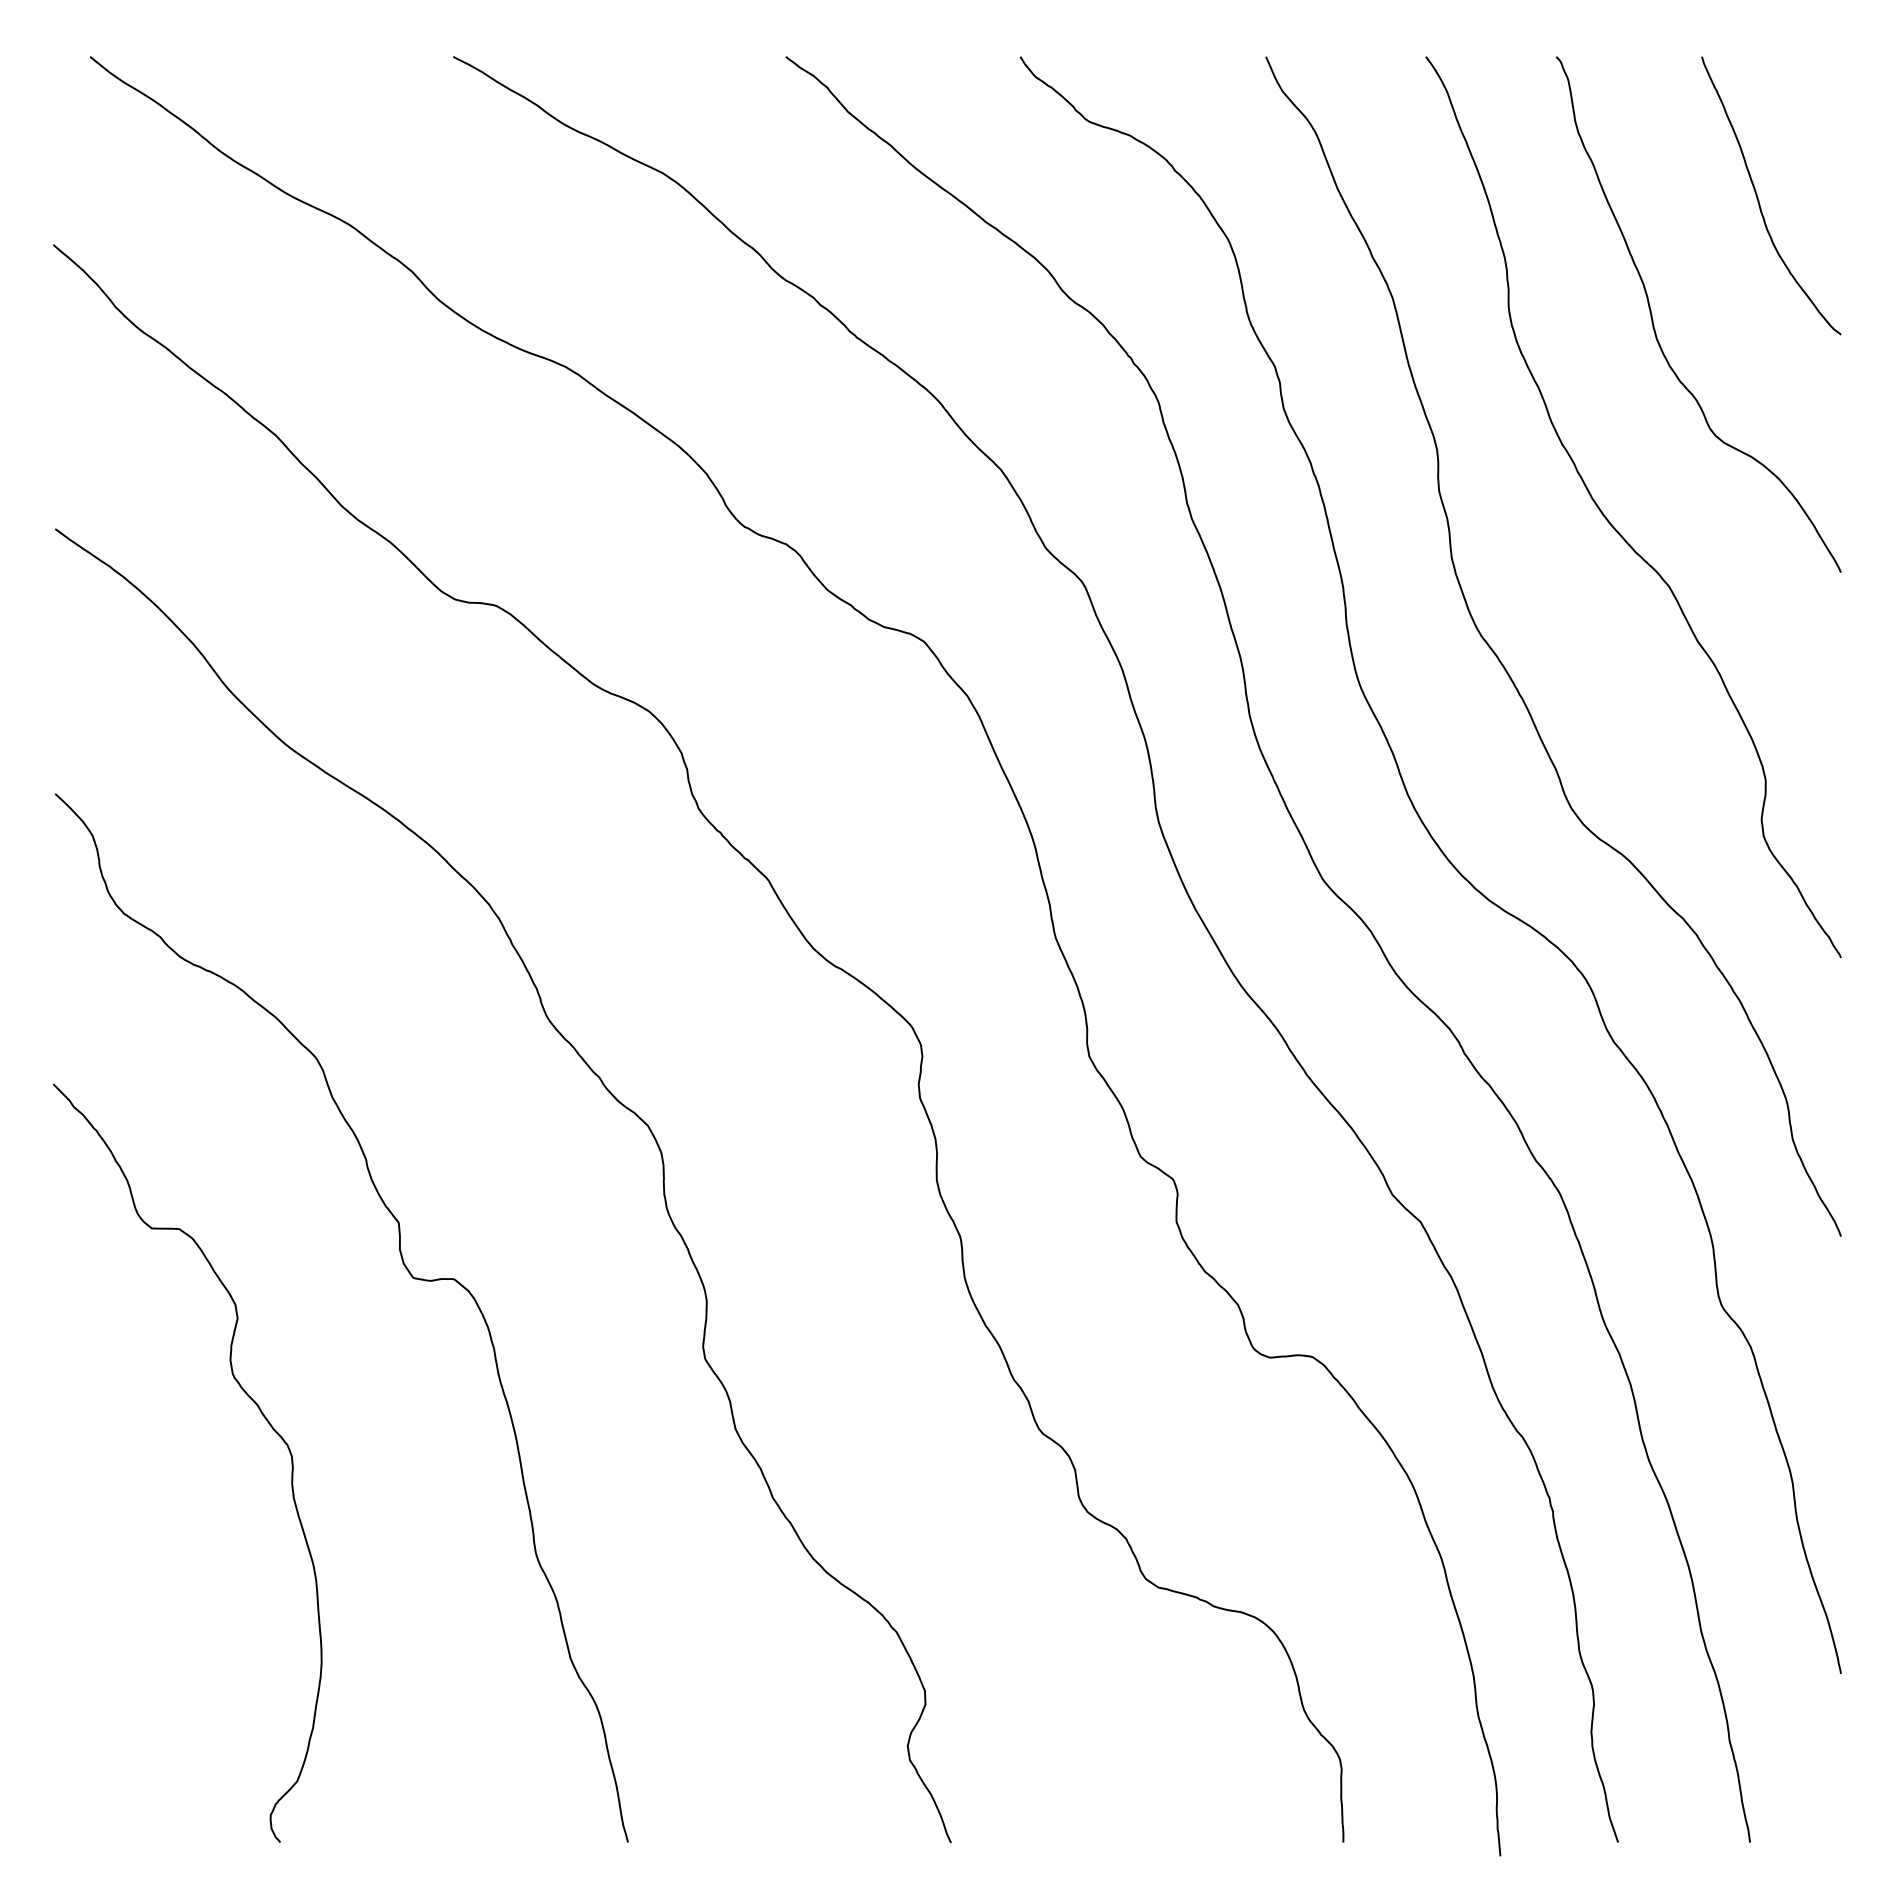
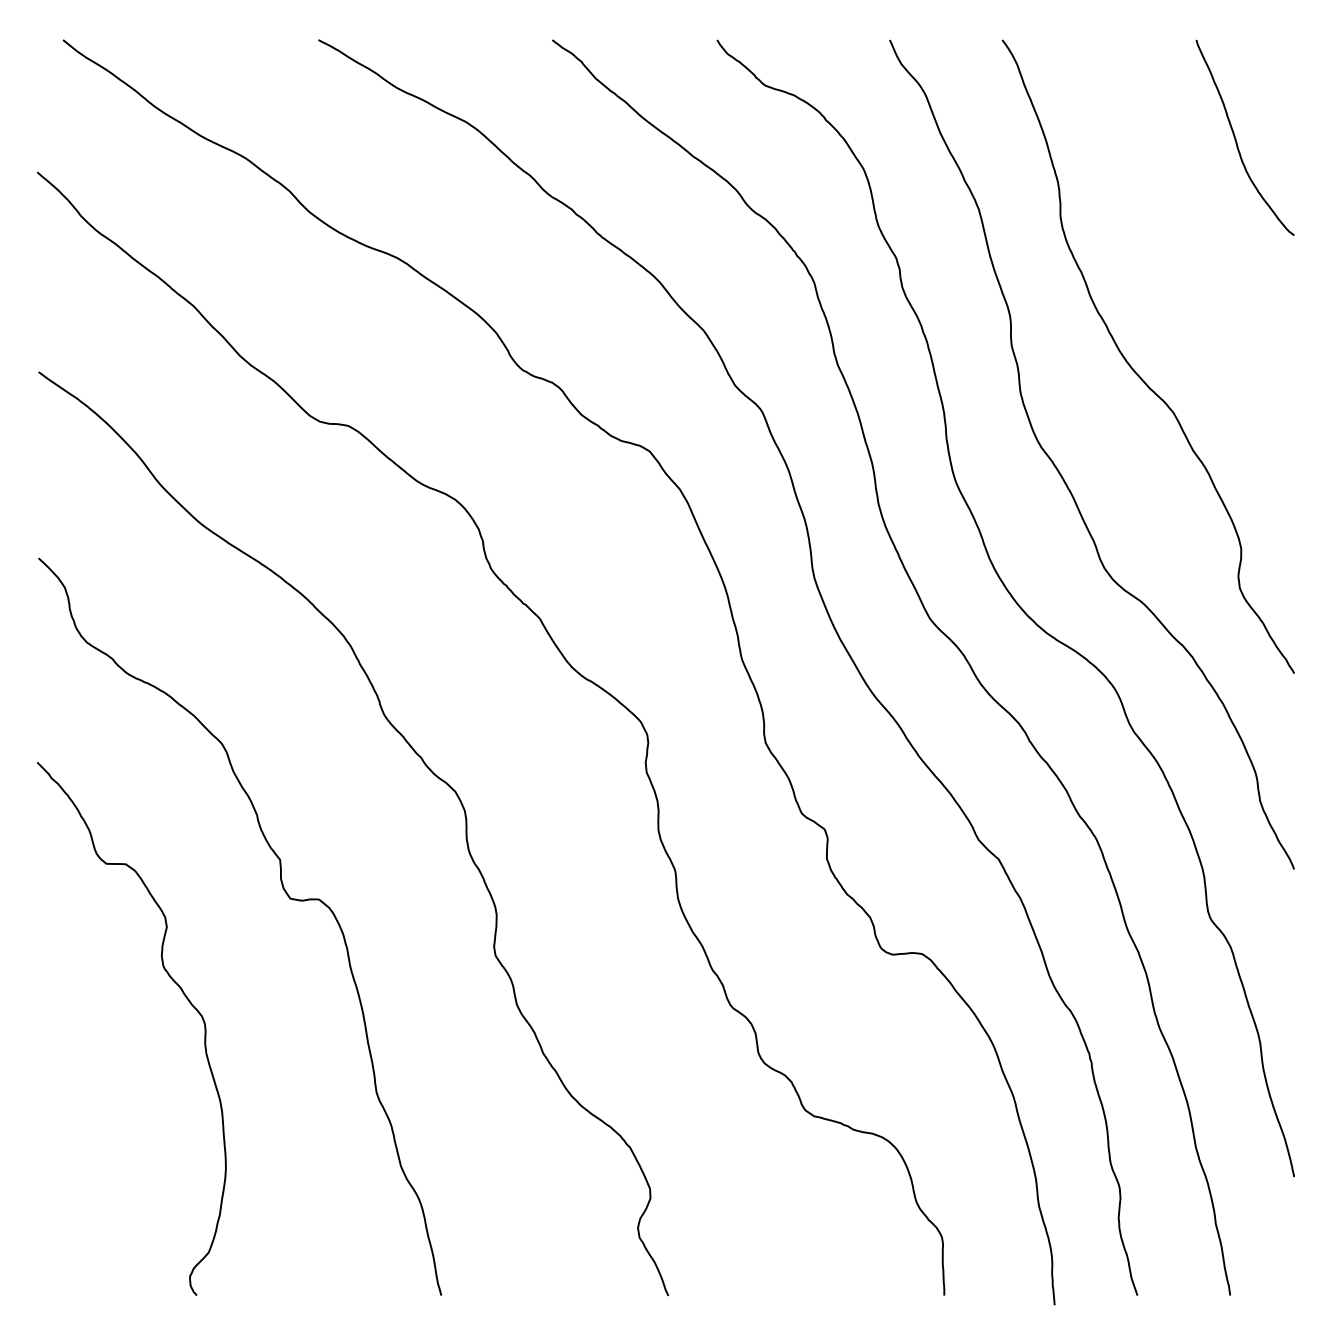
curve: (1653, 319) -> (1162, 224), removed

